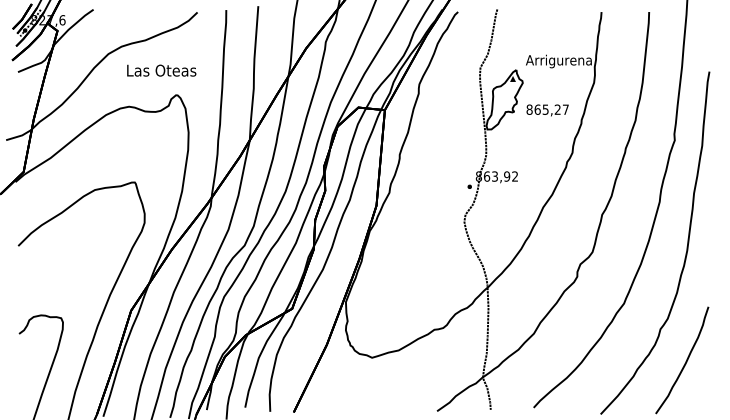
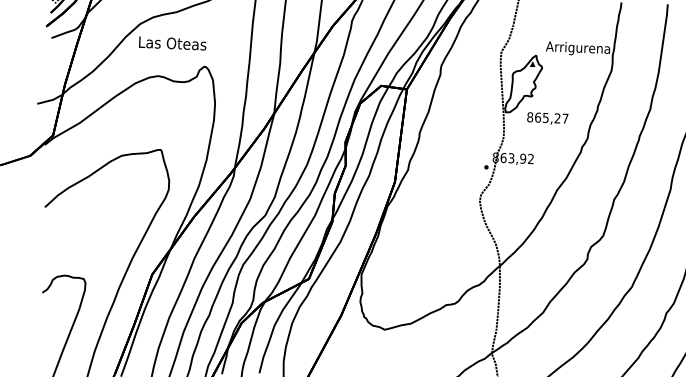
text: (161, 70) -> (172, 43), moved
text: (547, 110) -> (547, 118), moved

